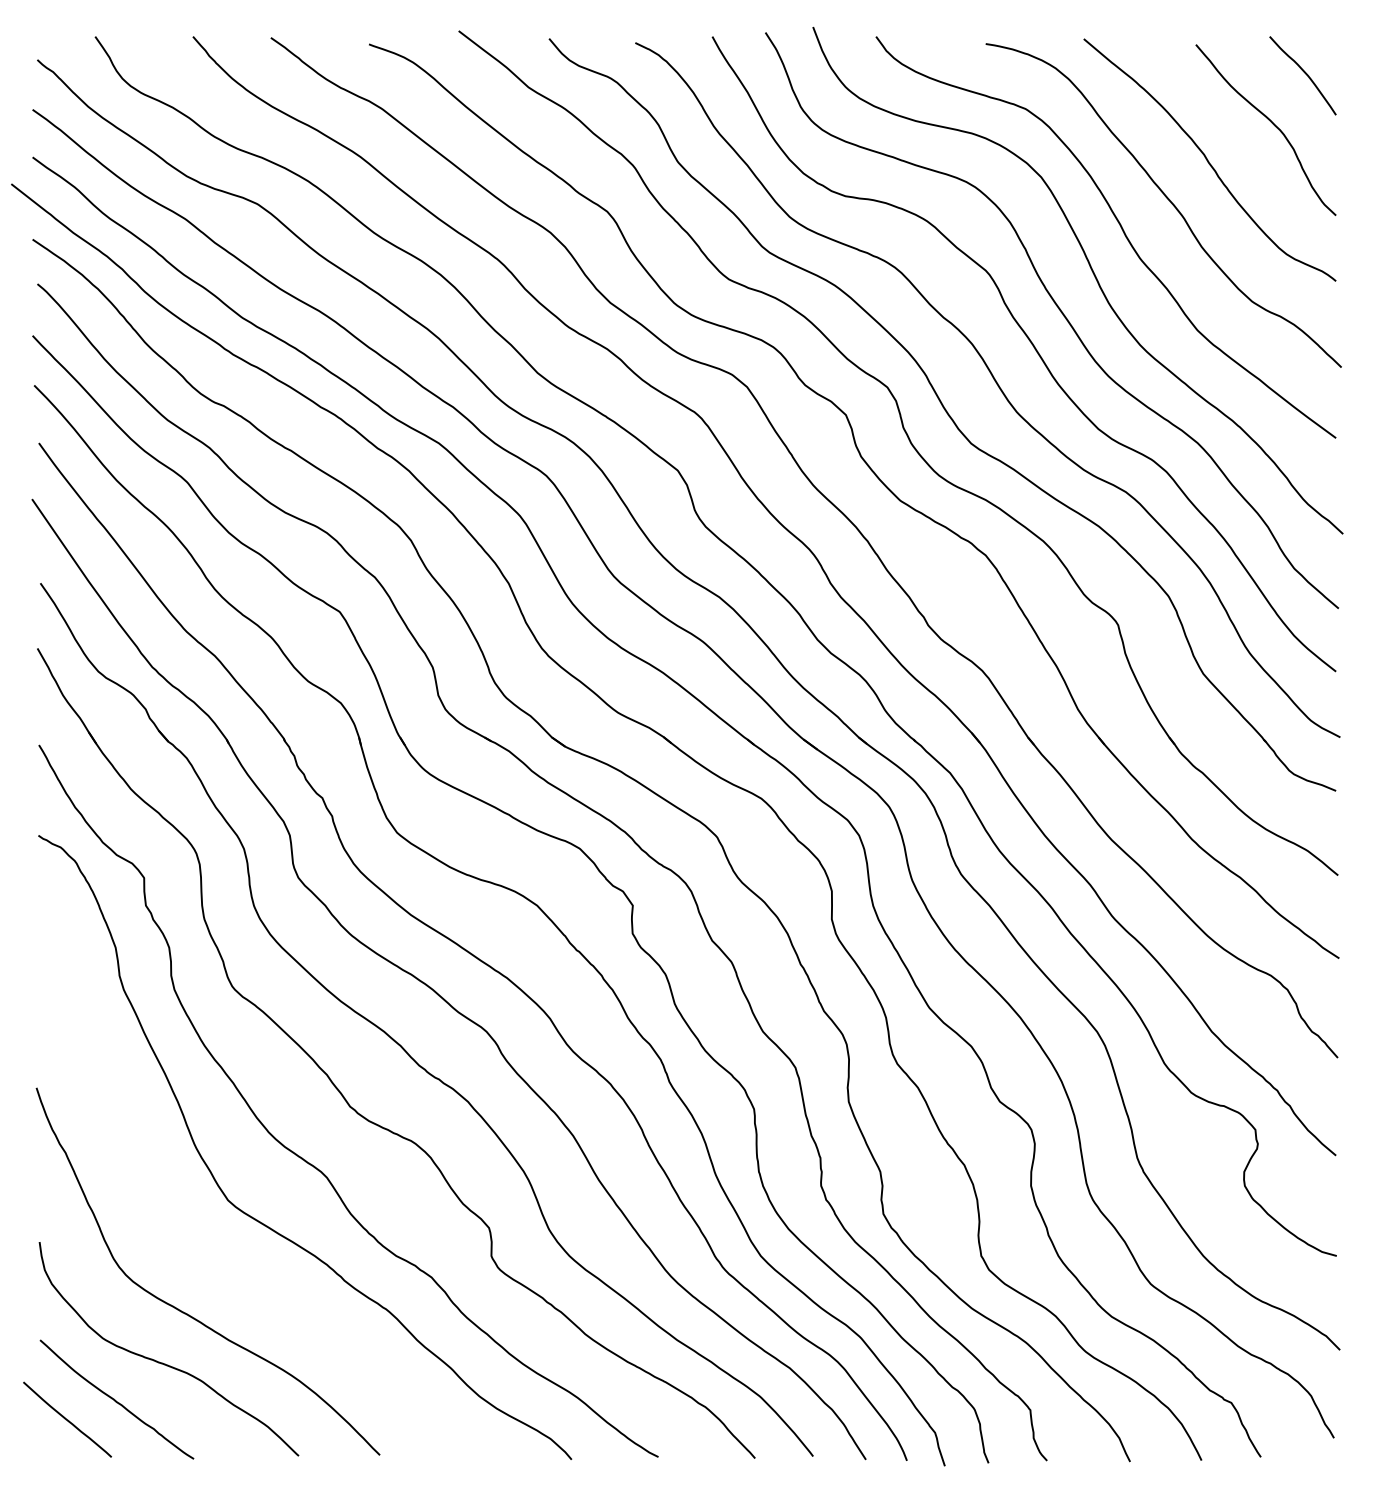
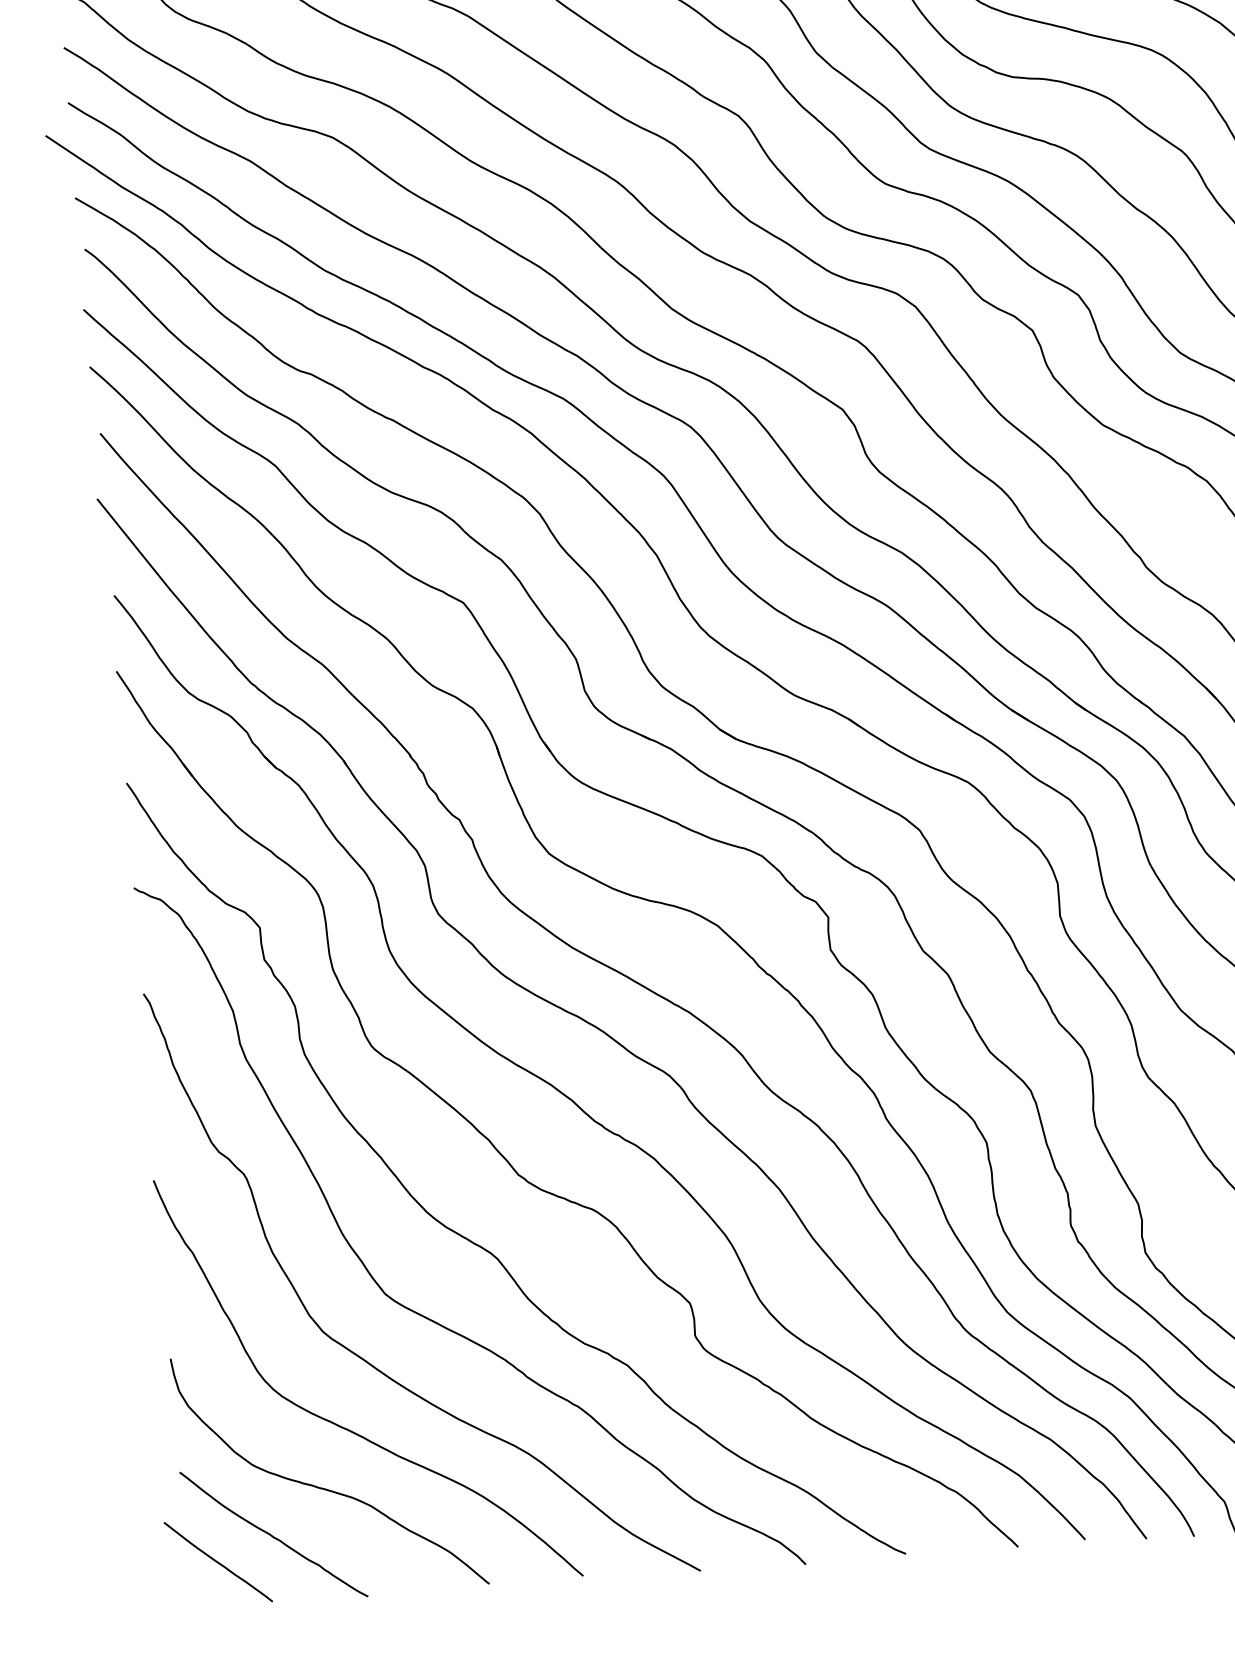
curve: (207, 1255) -> (366, 1359), added

